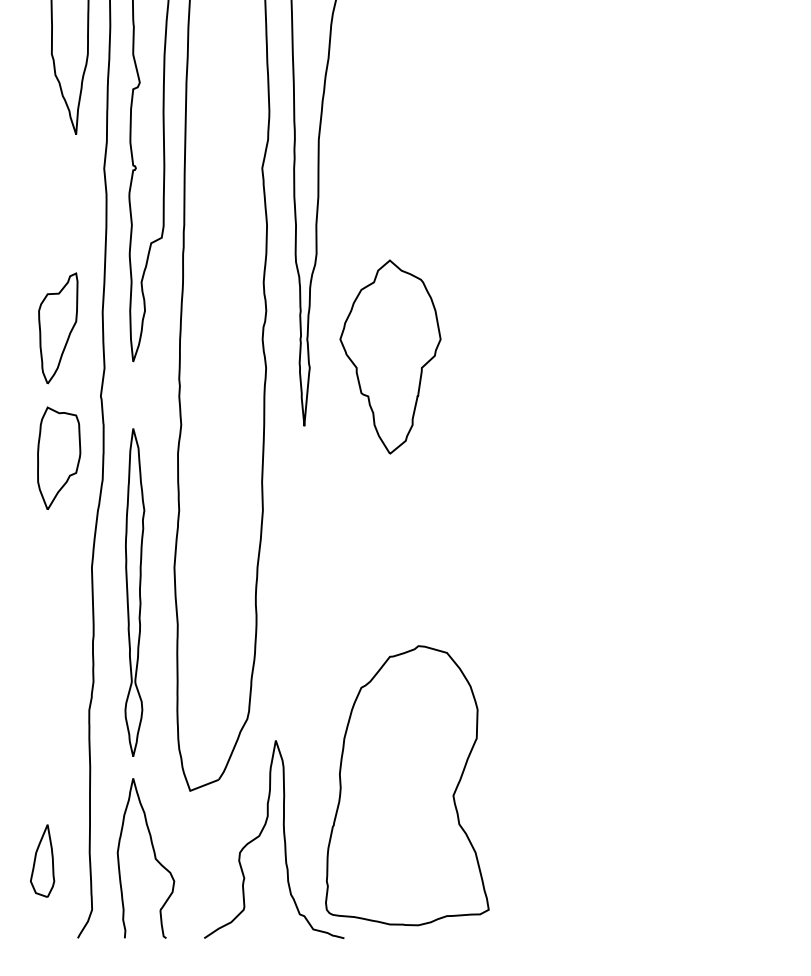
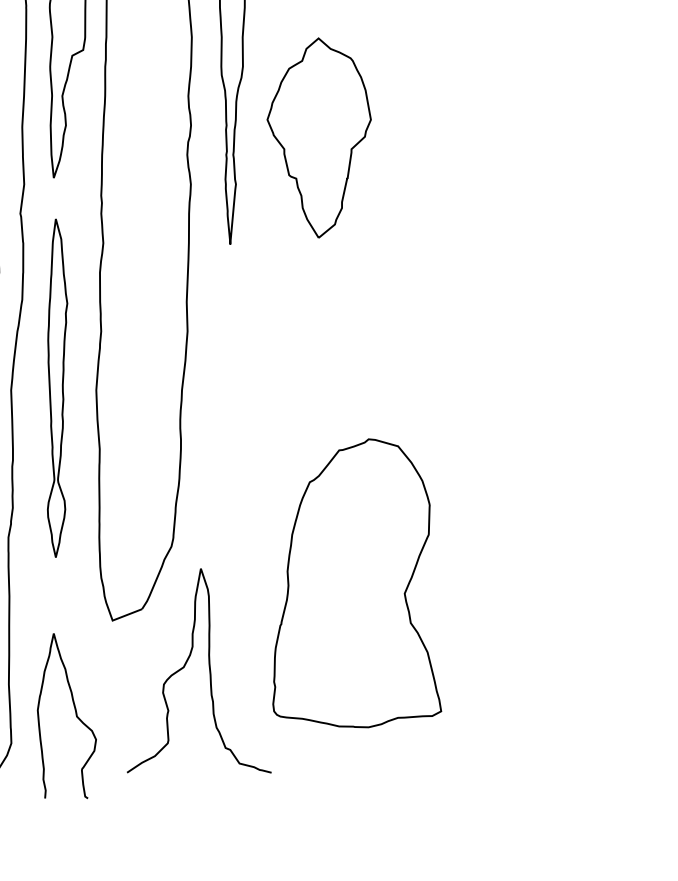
part: (390, 356) -> (319, 137), moved
part: (134, 592) -> (57, 388), moved
part: (407, 785) -> (357, 583), moved
curve: (154, 858) -> (75, 716), moved

